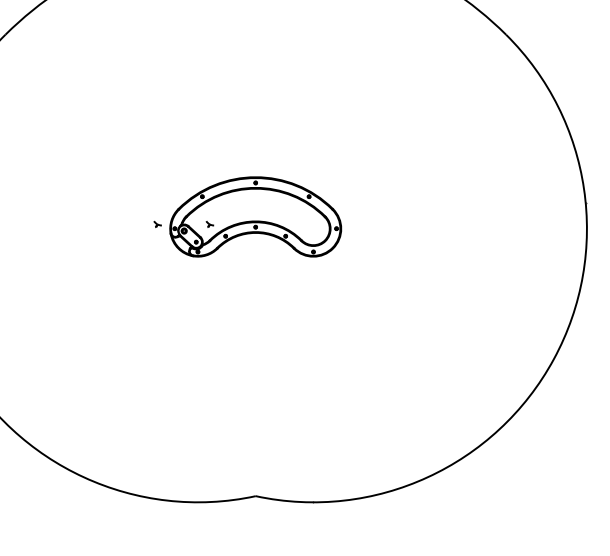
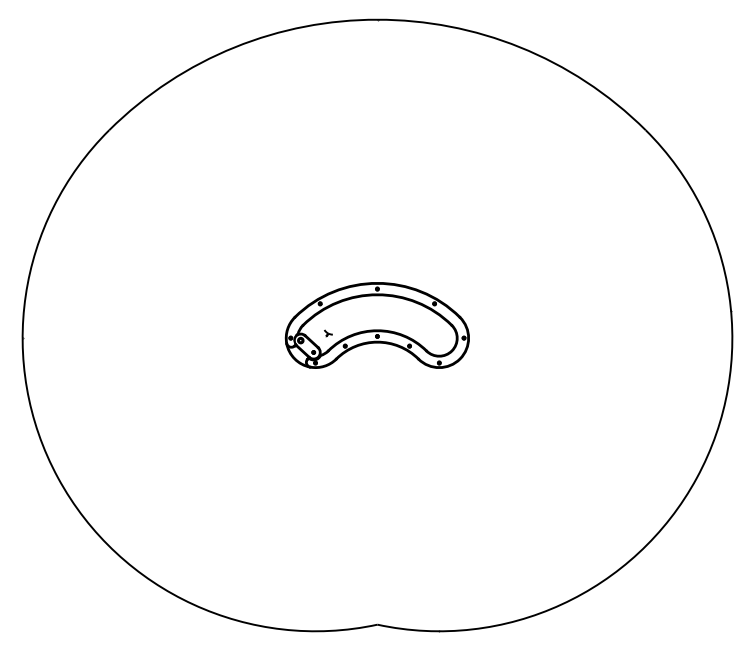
part: (157, 224) -> (272, 333), removed

